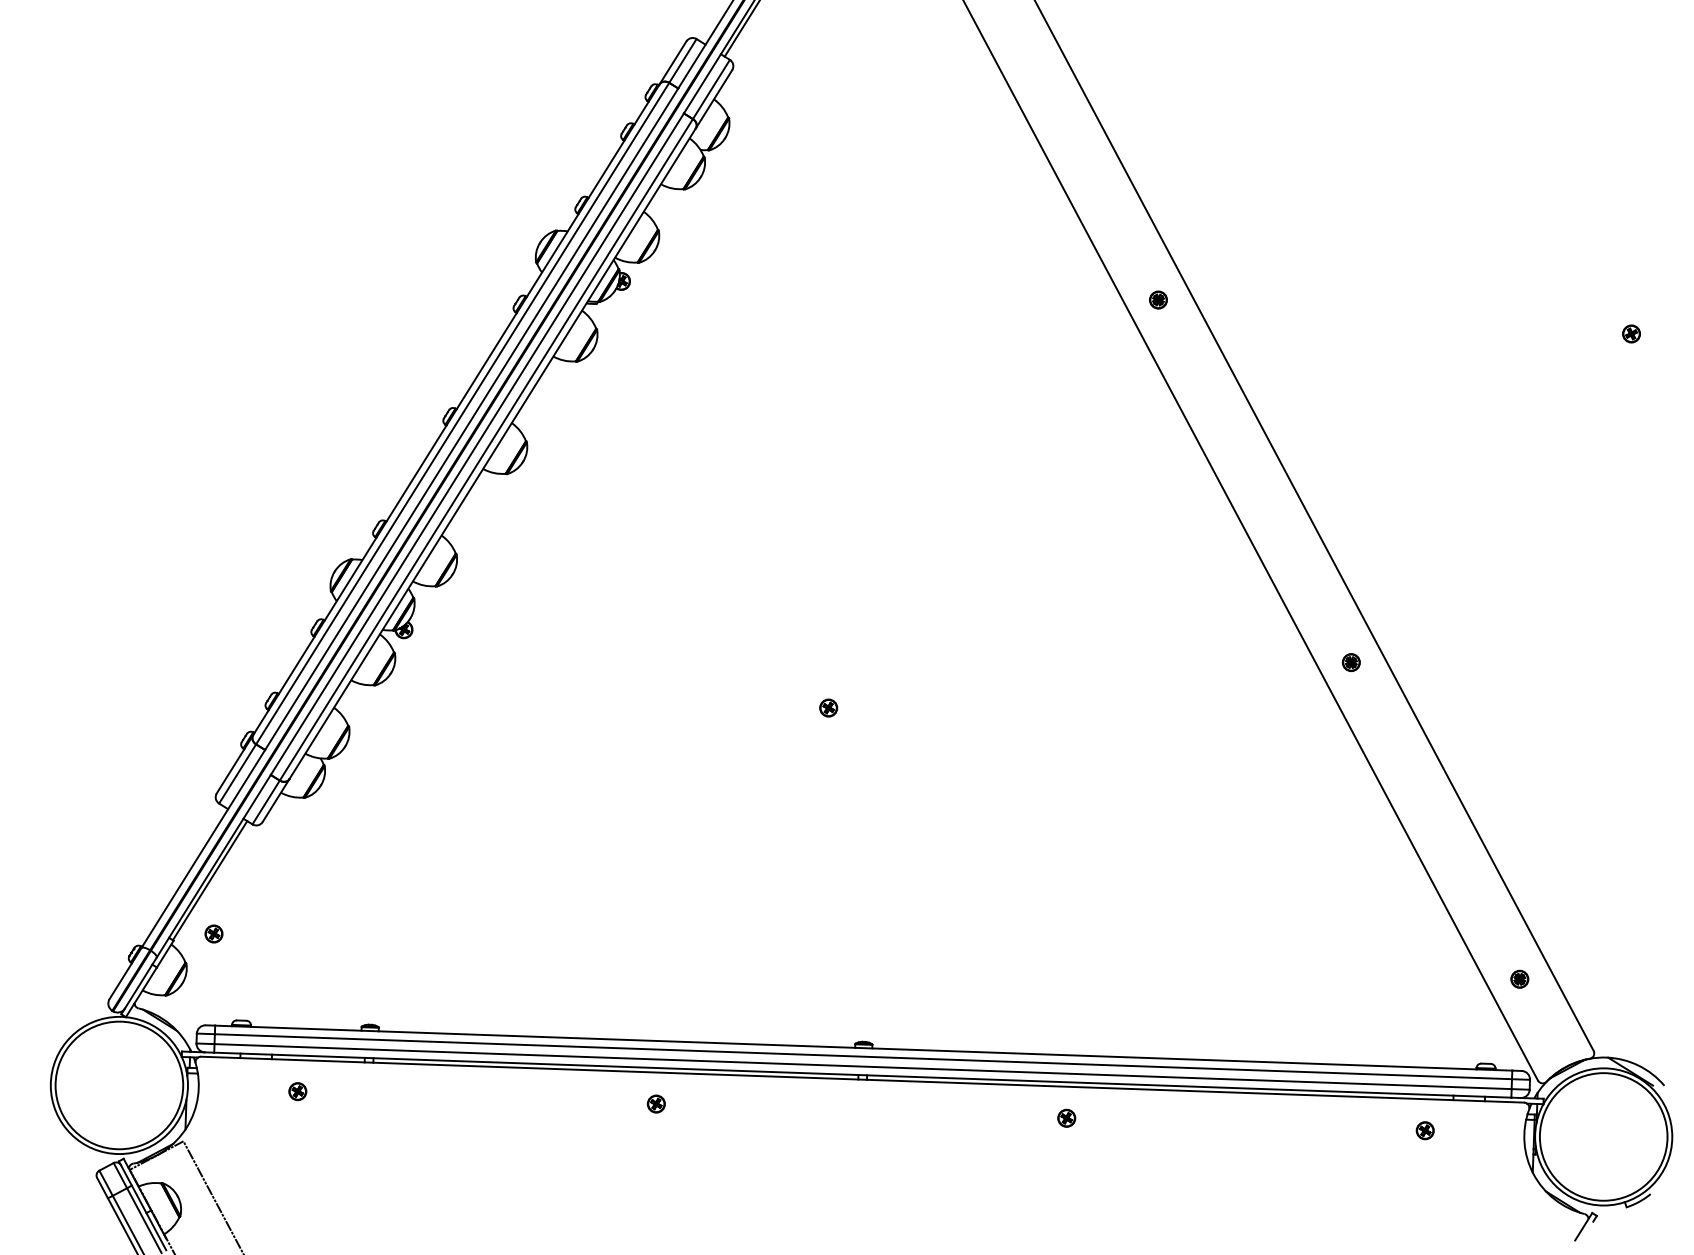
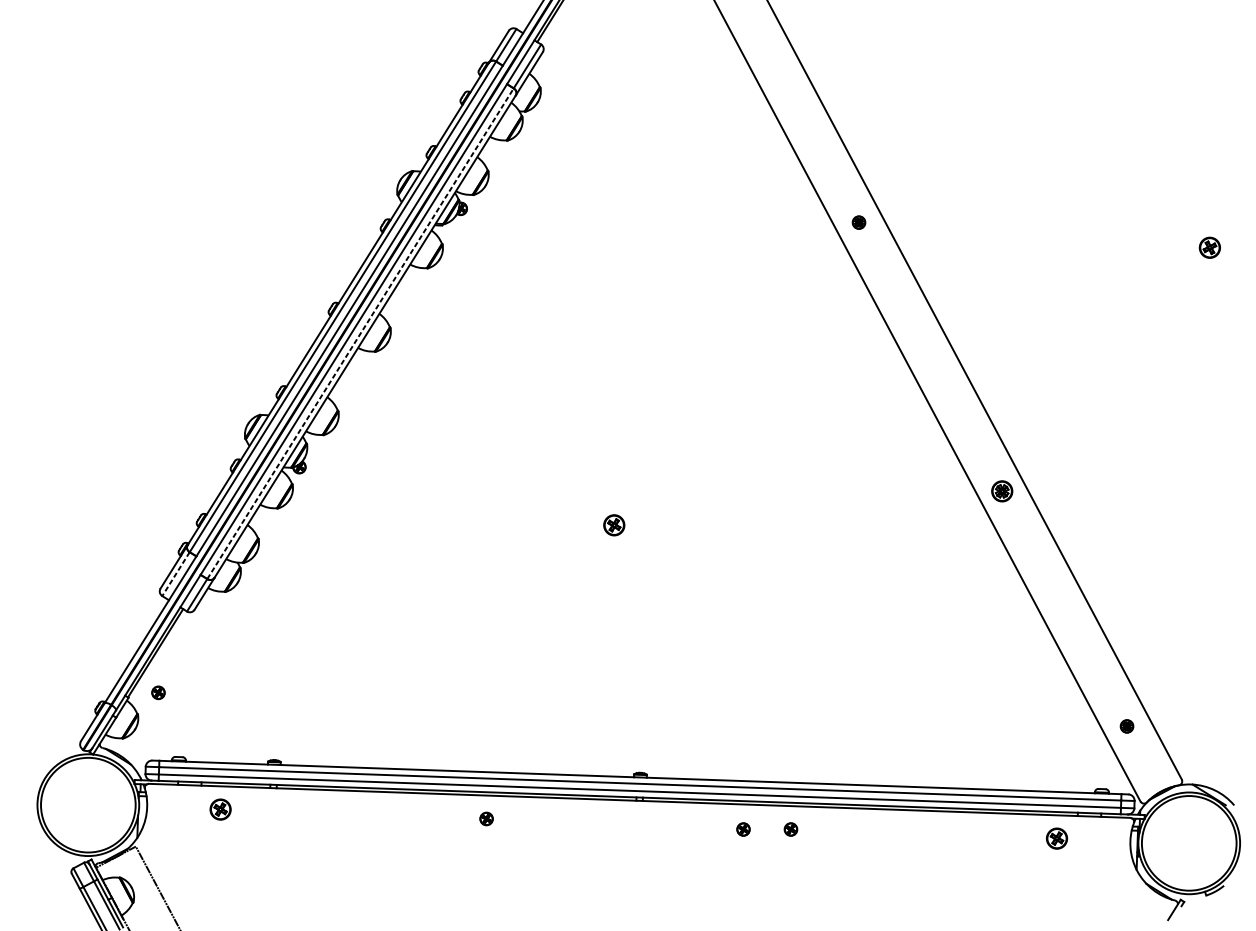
part: (1631, 333) -> (1209, 247), size x1.6
line: (486, 449) -> (360, 333), solid -> dashed
part: (1350, 662) -> (1001, 491), size x1.6
part: (828, 707) -> (614, 524), size x1.6
line: (237, 774) -> (175, 574), solid -> dashed
part: (297, 1091) -> (220, 809), size x1.6
part: (1002, 1117) -> (743, 828), added
part: (1424, 1130) -> (1056, 838), size x1.6

